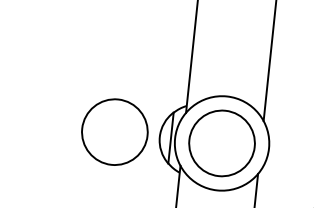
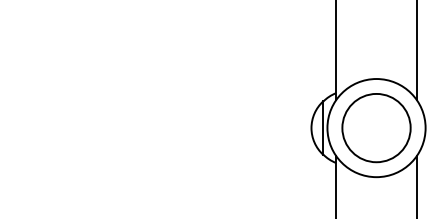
circle: (114, 132) -> (264, 128), removed

